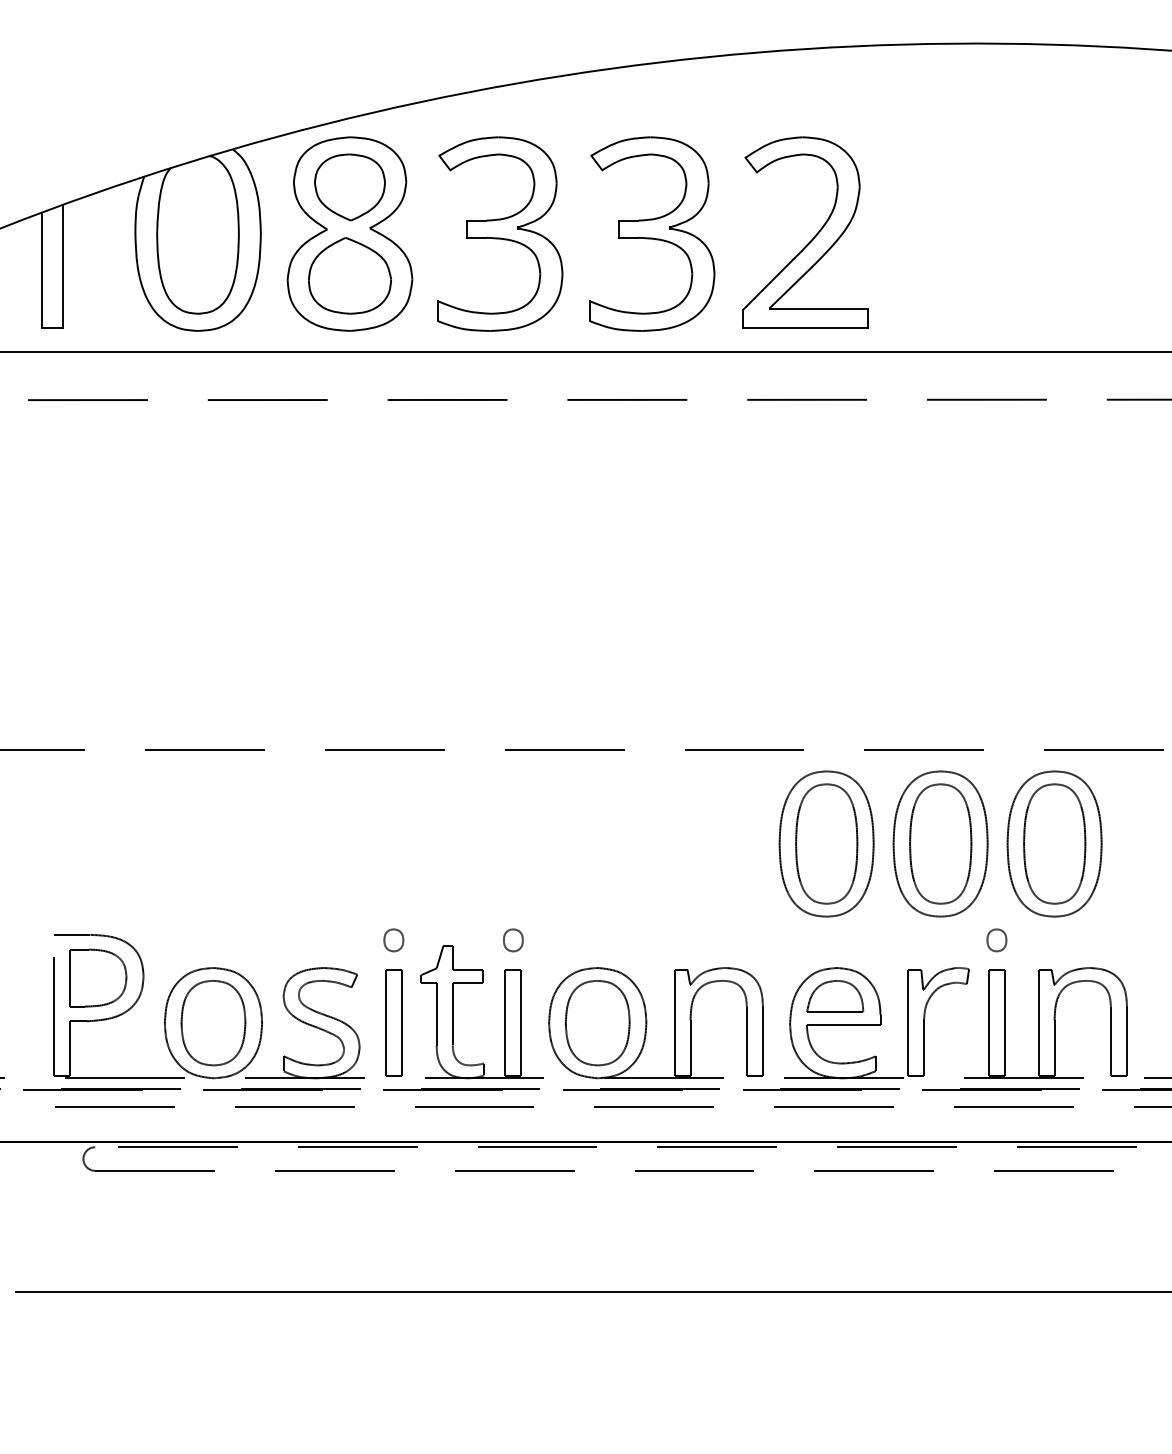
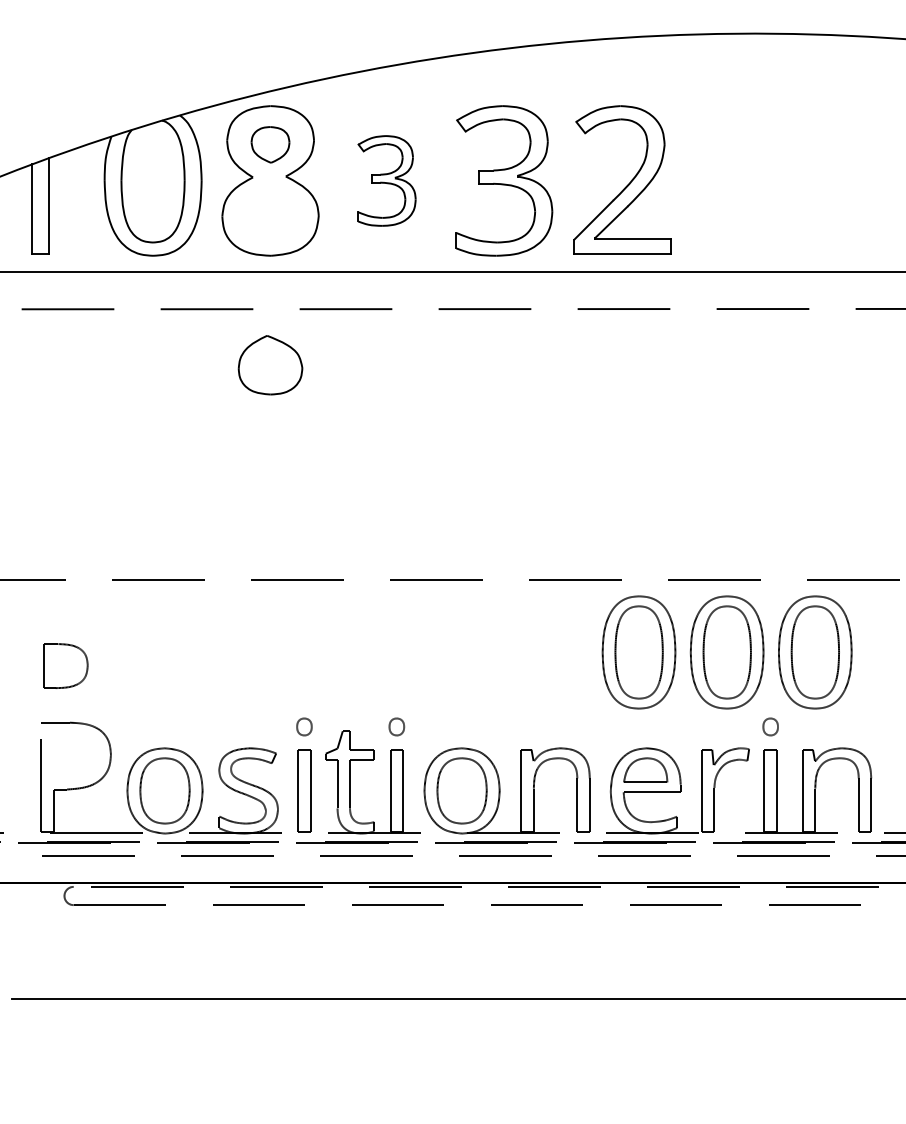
part: (349, 186) -> (270, 144), size x0.7
part: (499, 233) -> (386, 180), size x0.6
part: (349, 276) -> (270, 365), moved
part: (97, 977) -> (65, 665), moved

